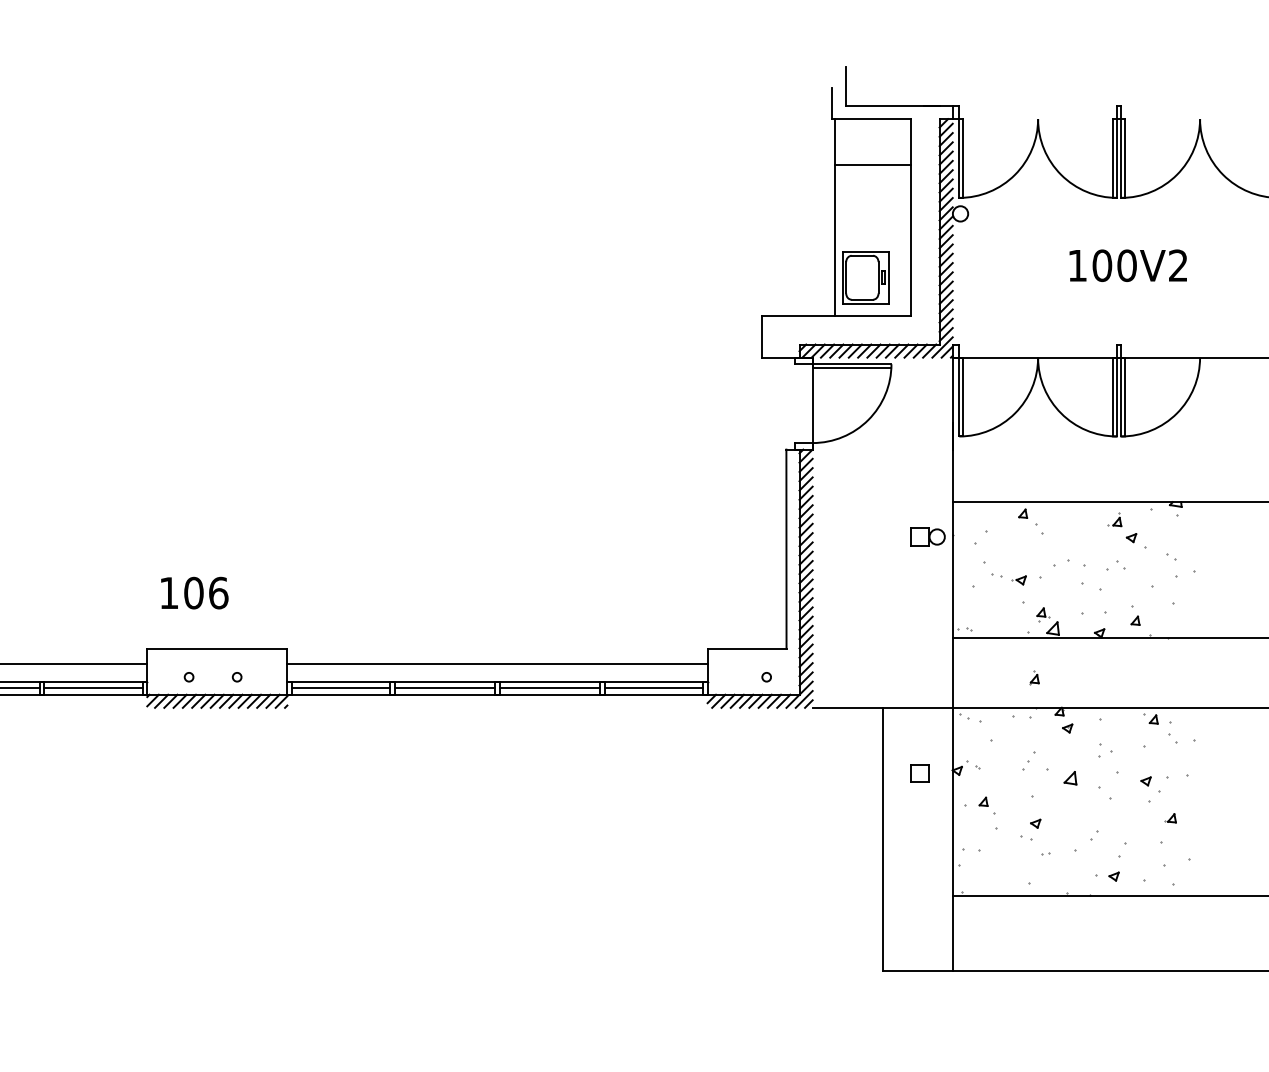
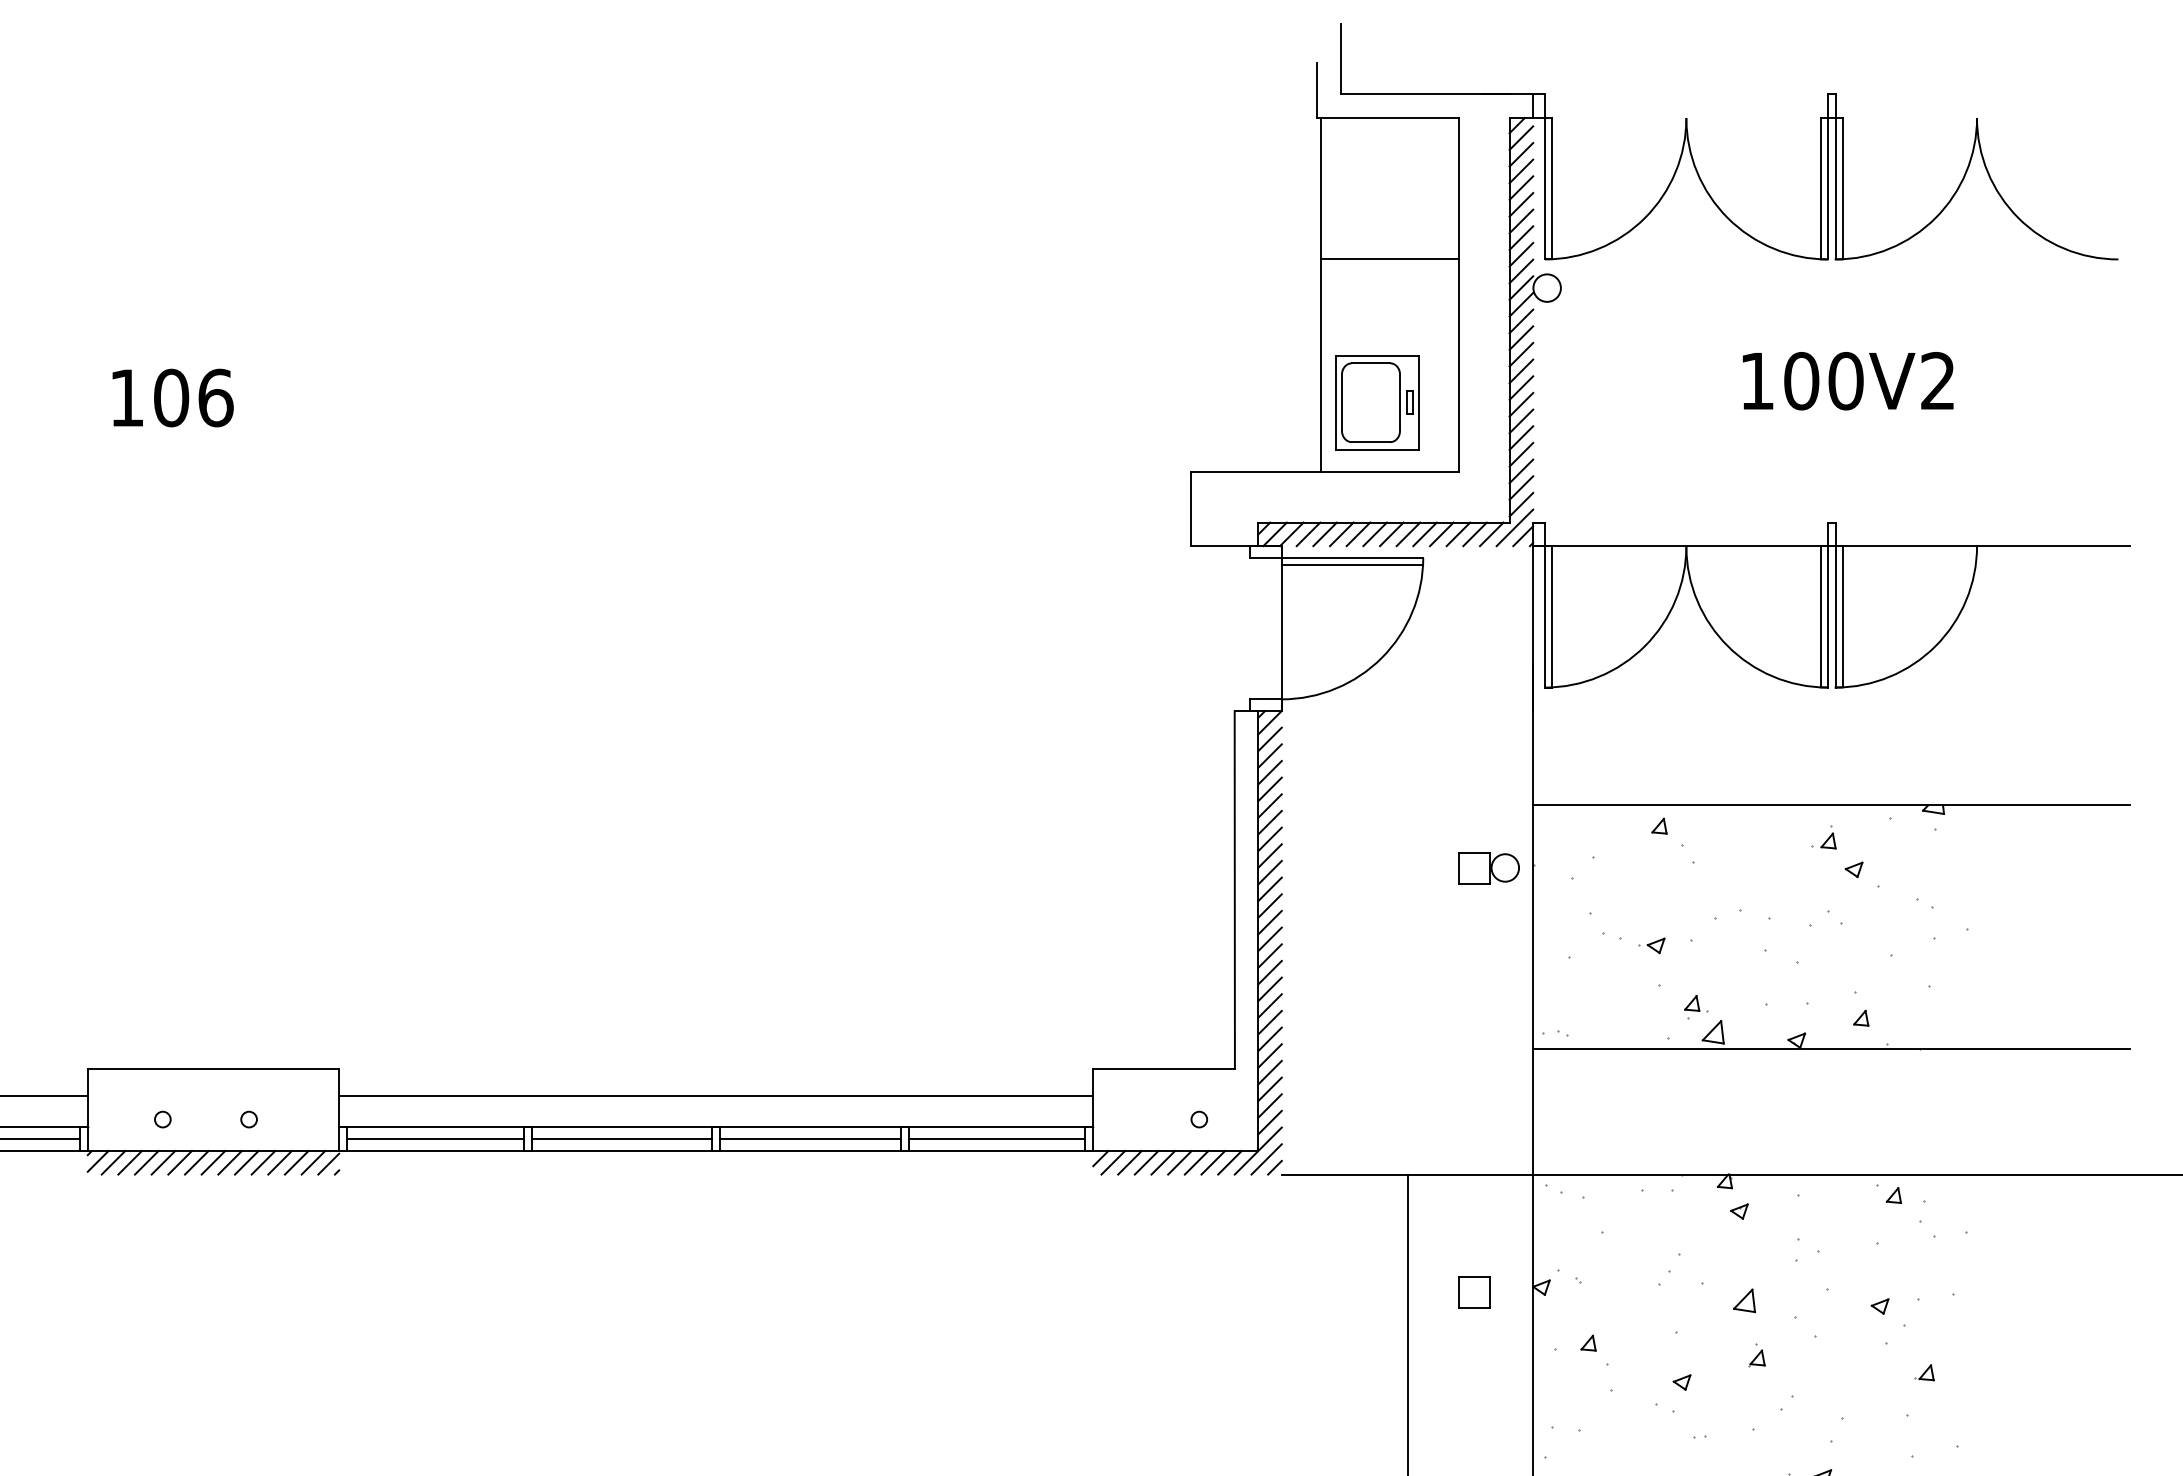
line: (872, 164) -> (1389, 258), moved
text: (194, 592) -> (172, 396), moved
part: (1034, 677) -> (1757, 1355), moved

